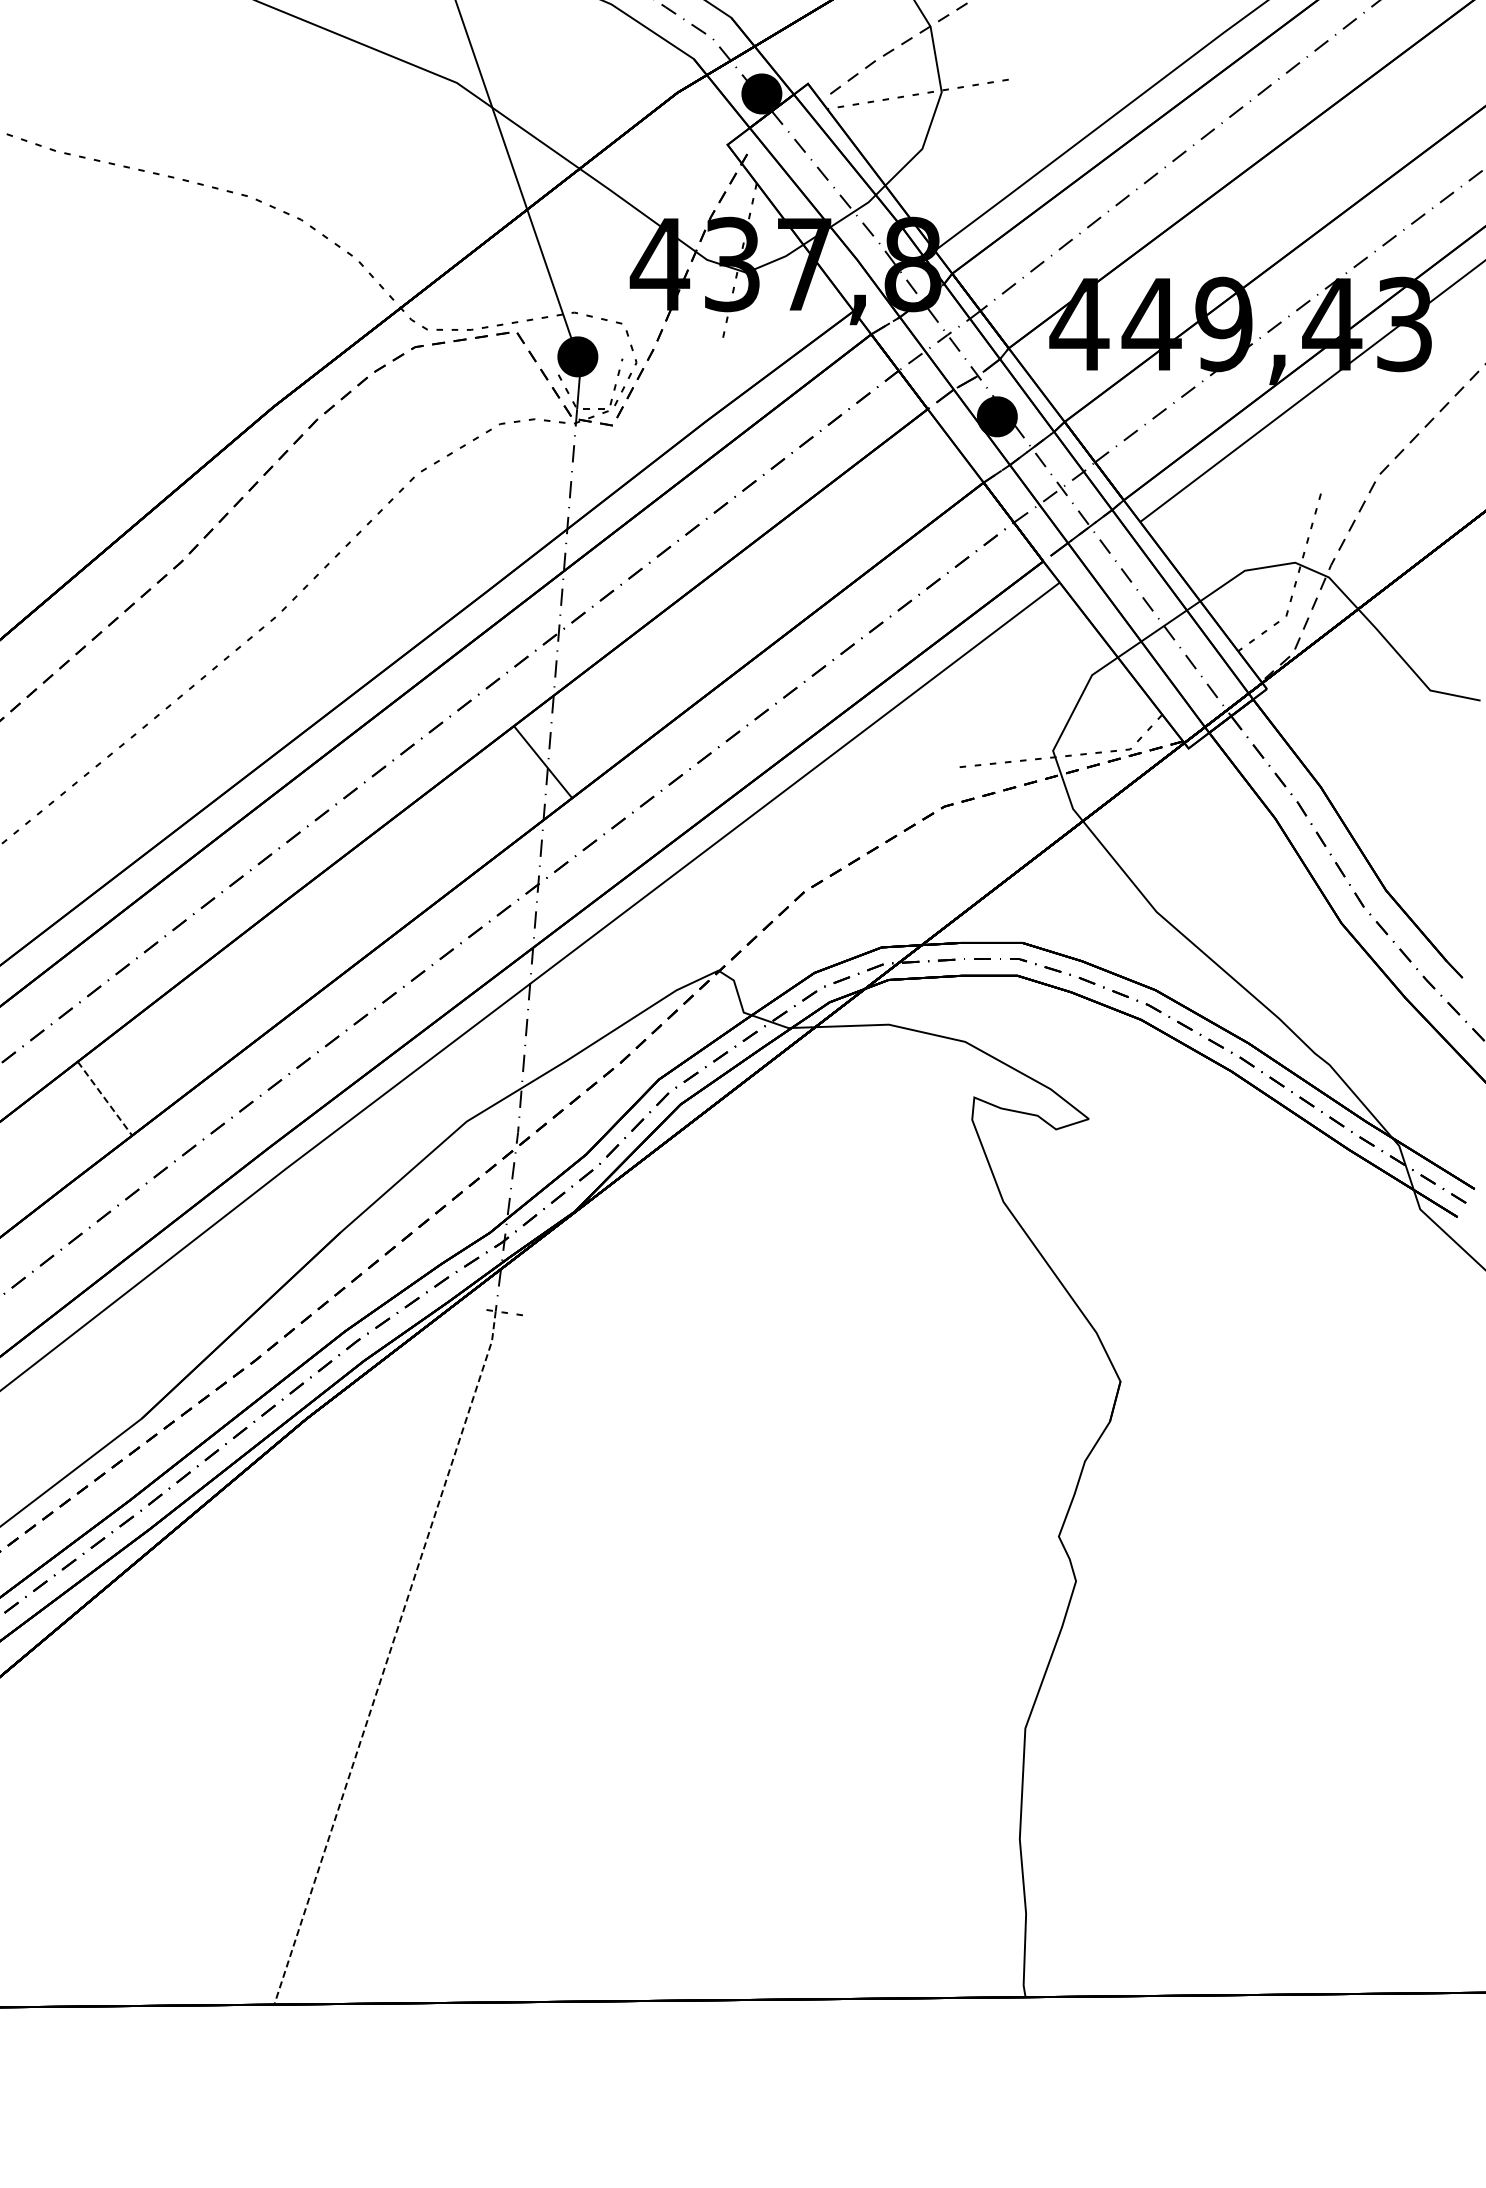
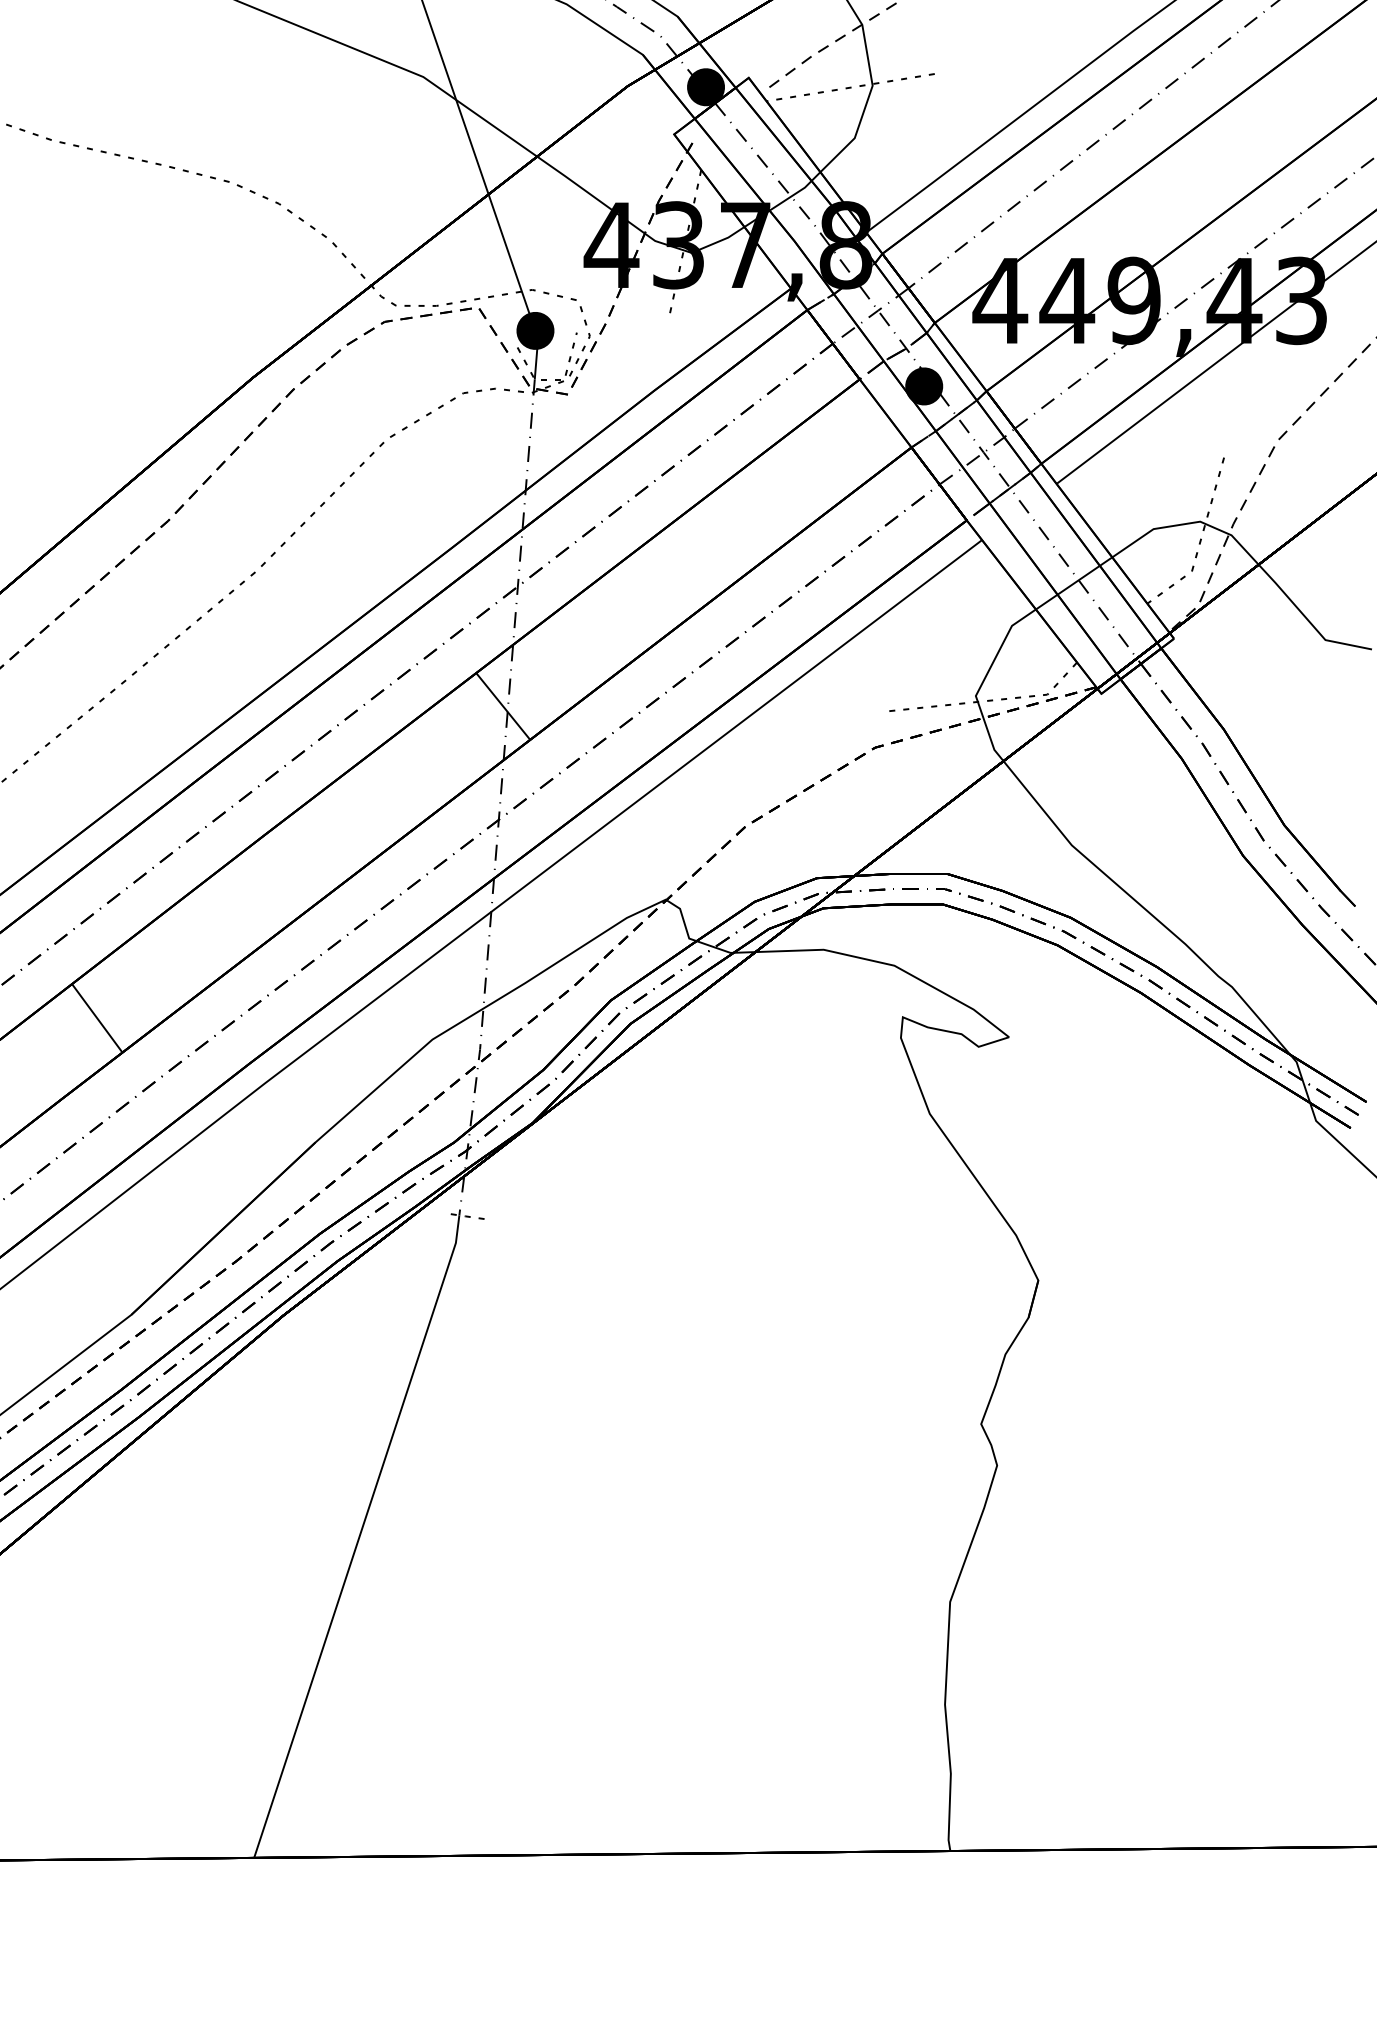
line: (105, 1098) -> (97, 1018), dashed -> solid
line: (388, 1658) -> (359, 1537), dashed -> solid

